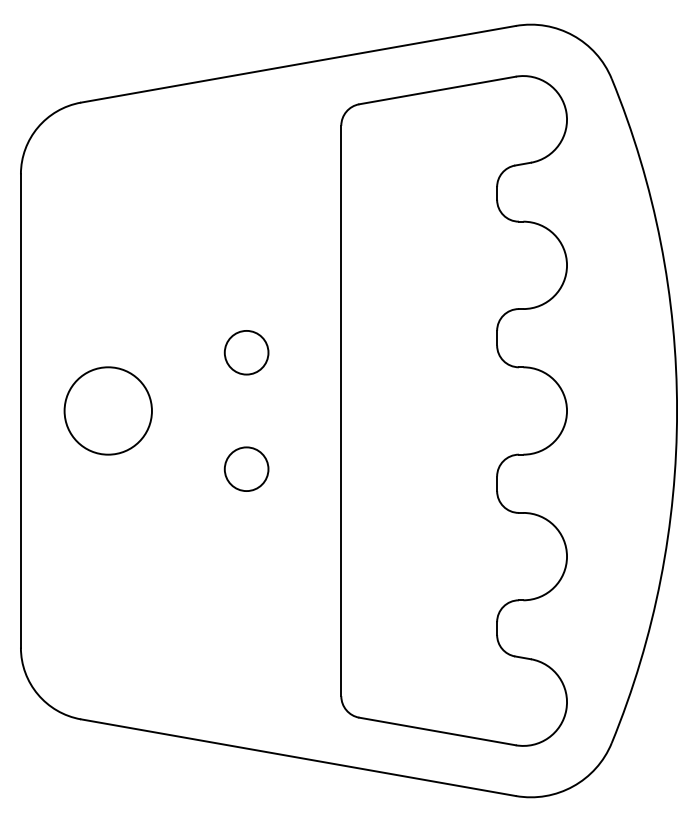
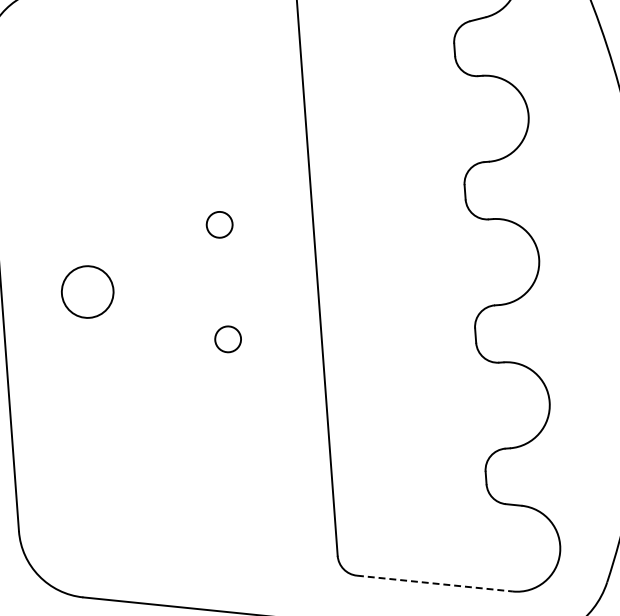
circle: (246, 352) -> (219, 224), size x0.6
circle: (107, 410) -> (87, 291), size x0.6
circle: (246, 469) -> (228, 339), size x0.6
line: (438, 731) -> (435, 583), solid -> dashed

